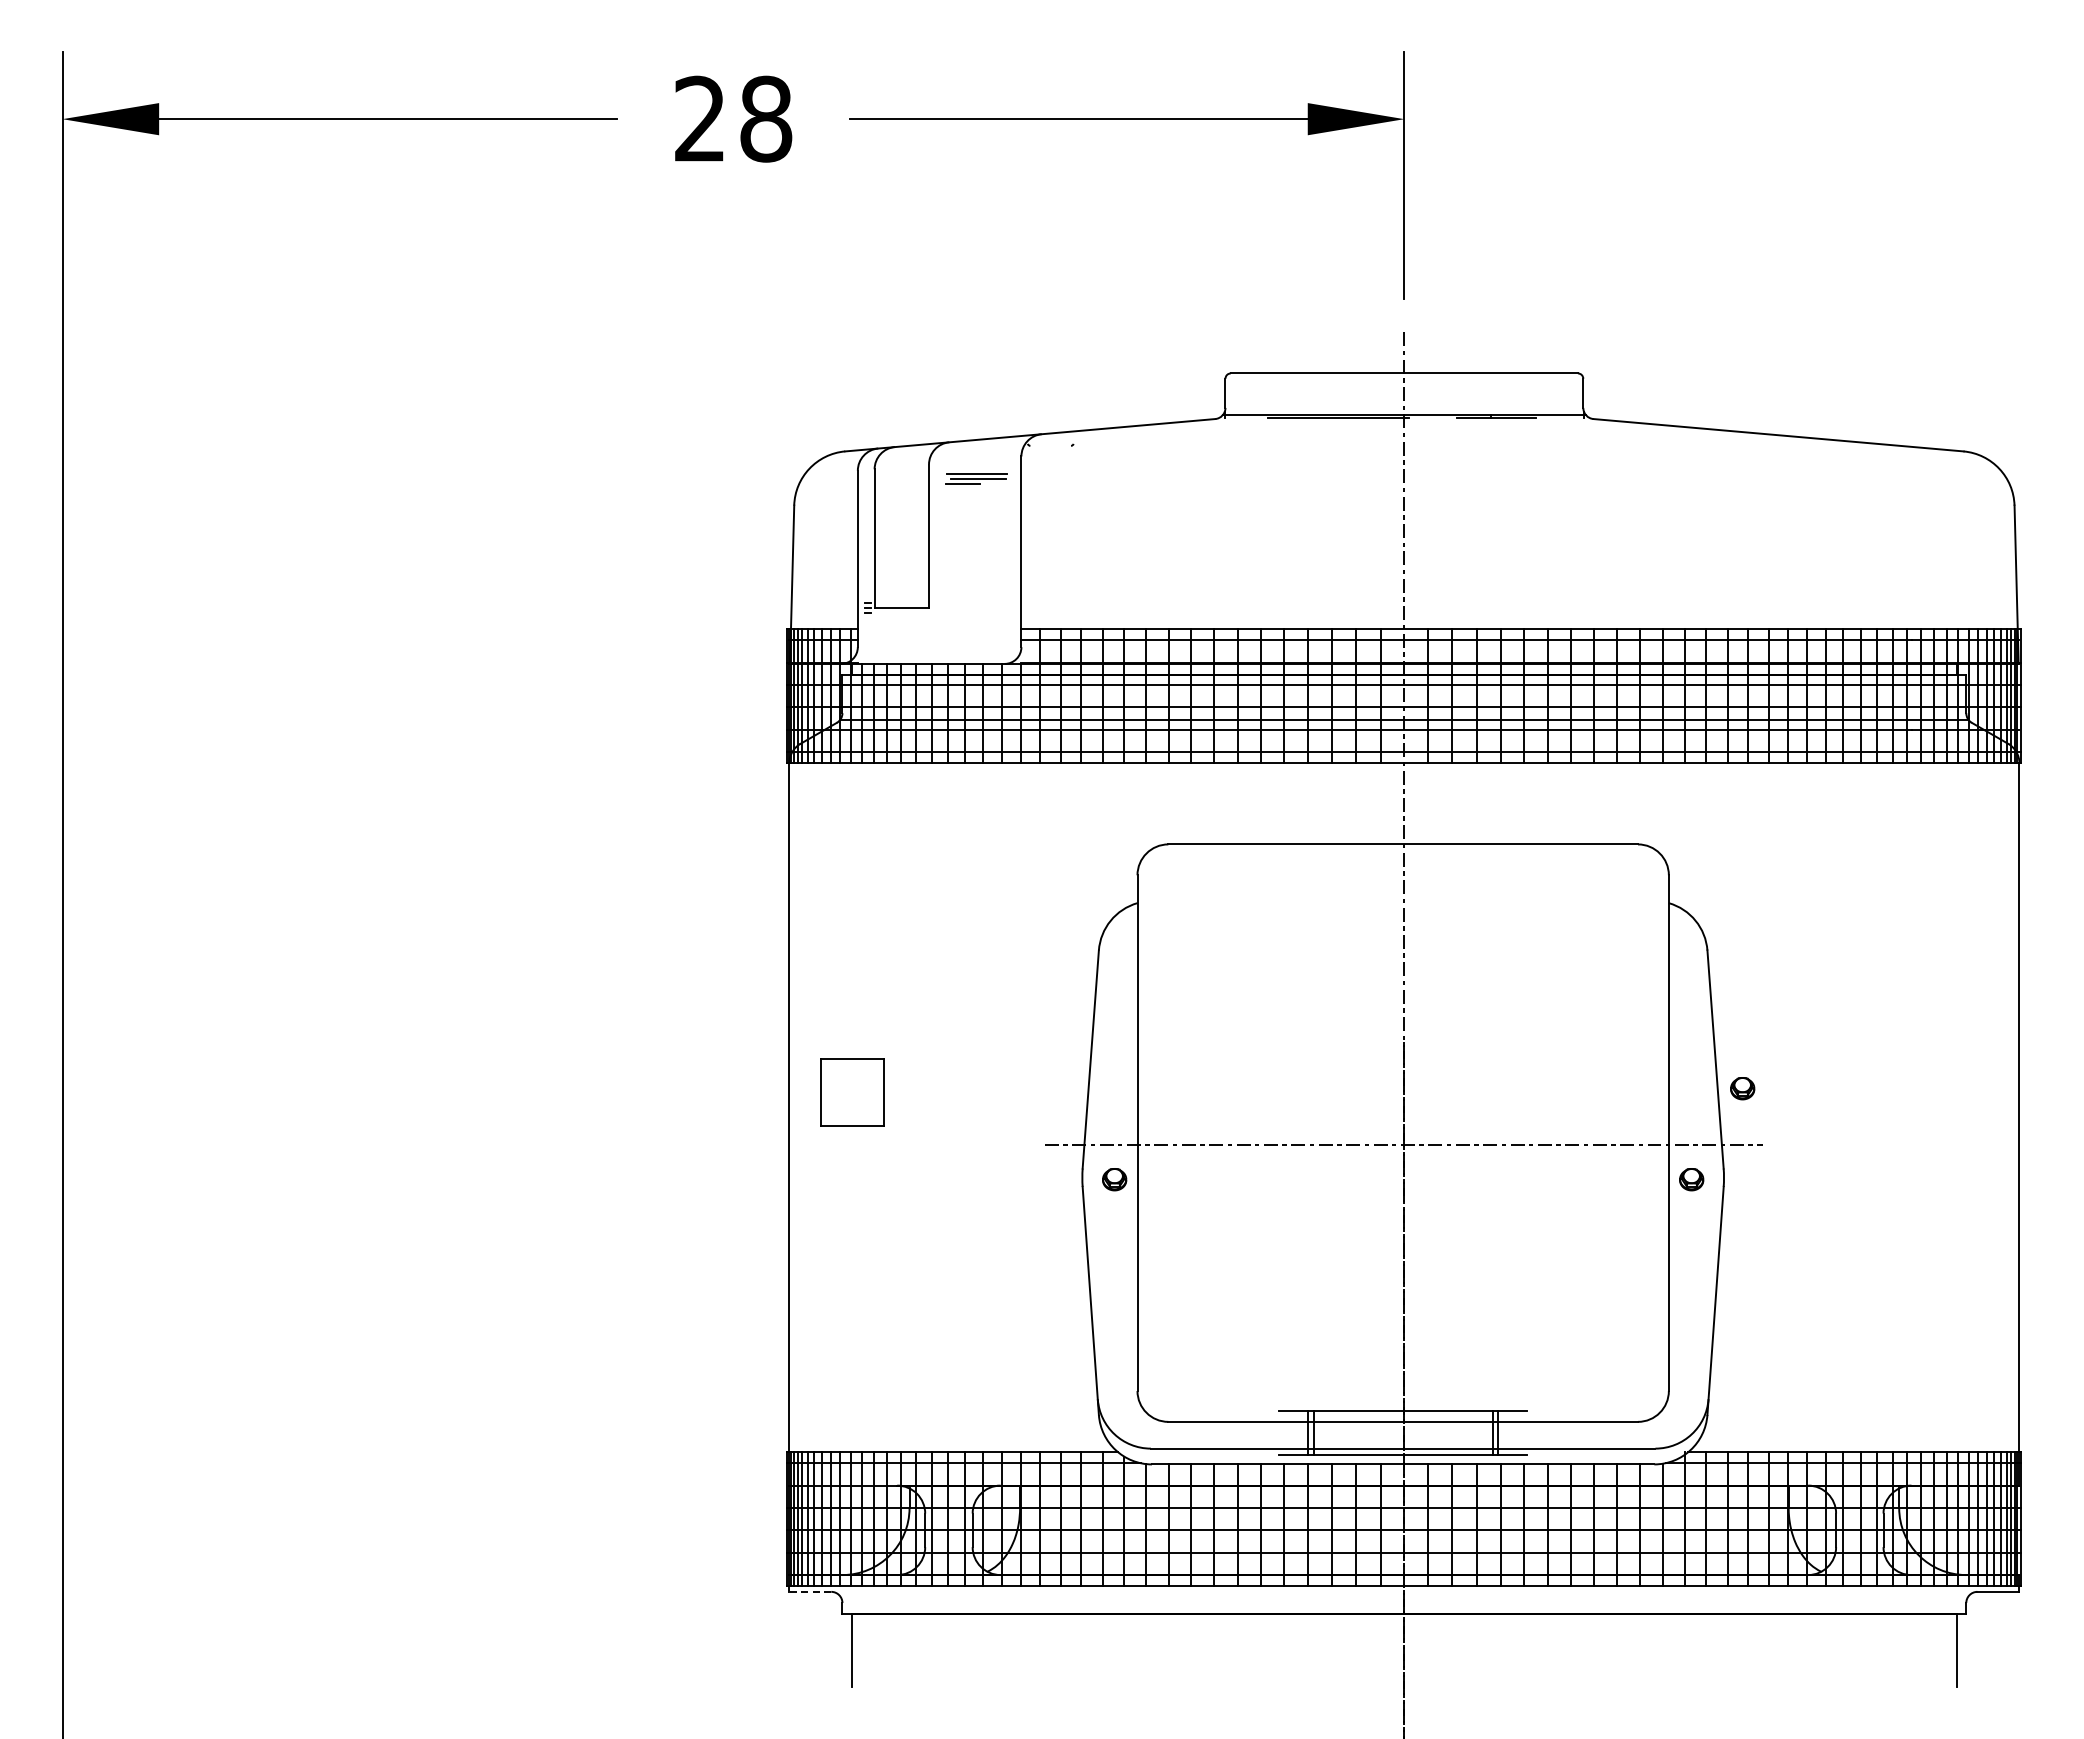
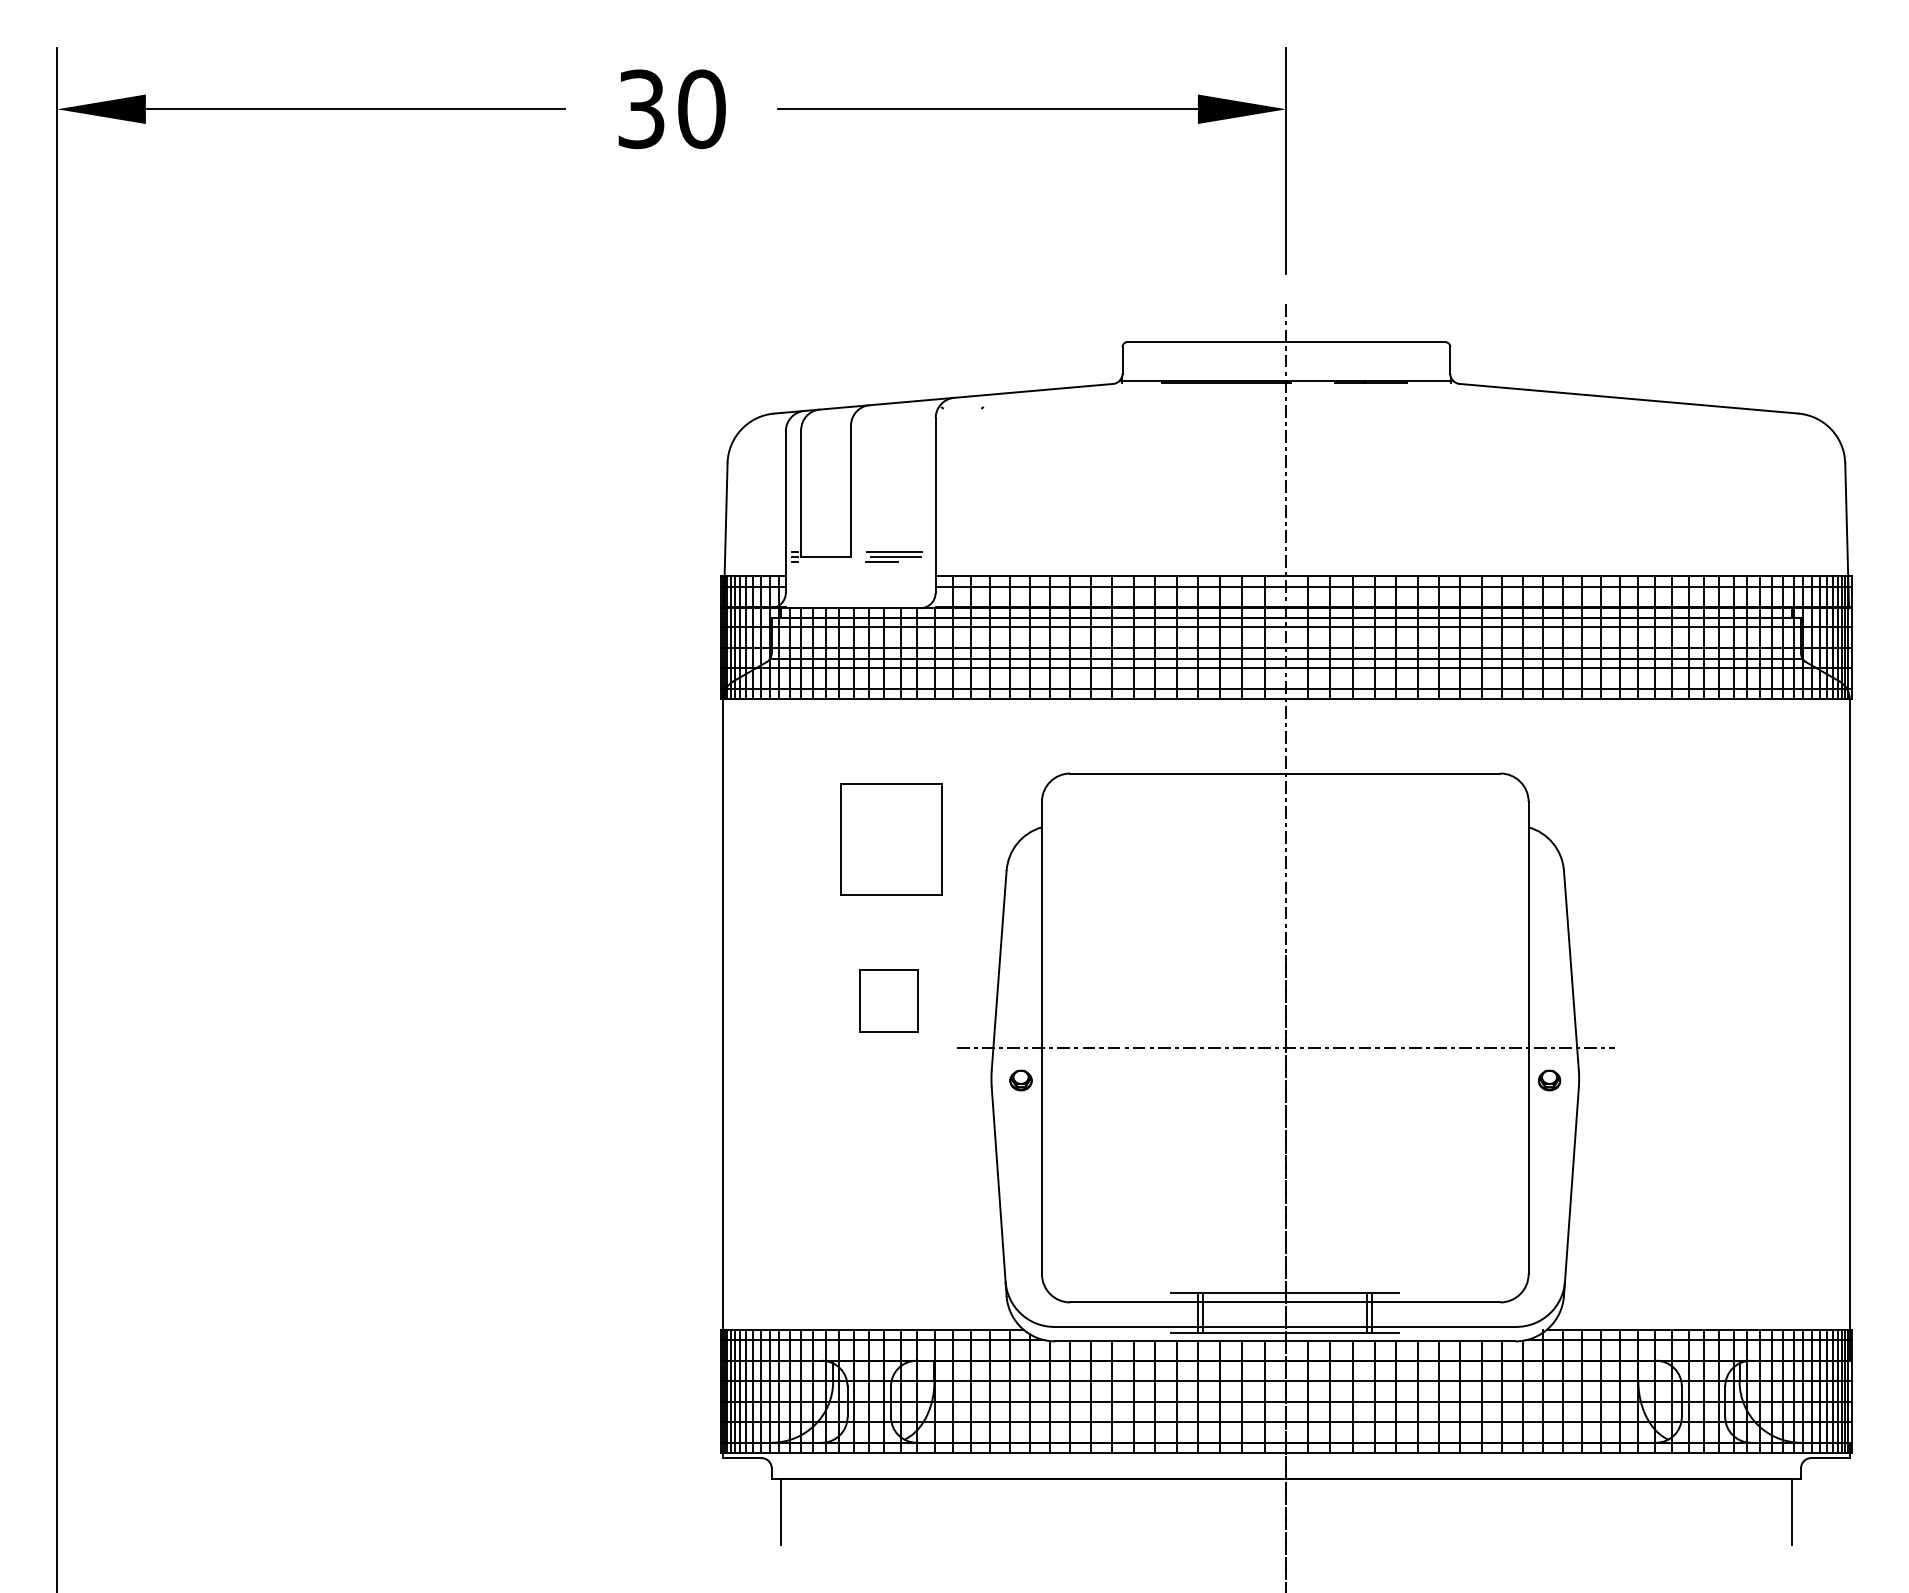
text: (733, 118) -> (671, 108), 28 -> 30
part: (976, 478) -> (894, 556), moved
part: (972, 916) -> (890, 839), added
part: (1742, 1088) -> (1596, 997), removed
part: (852, 1092) -> (889, 1000), moved
line: (810, 1591) -> (742, 1457), dashed -> solid

